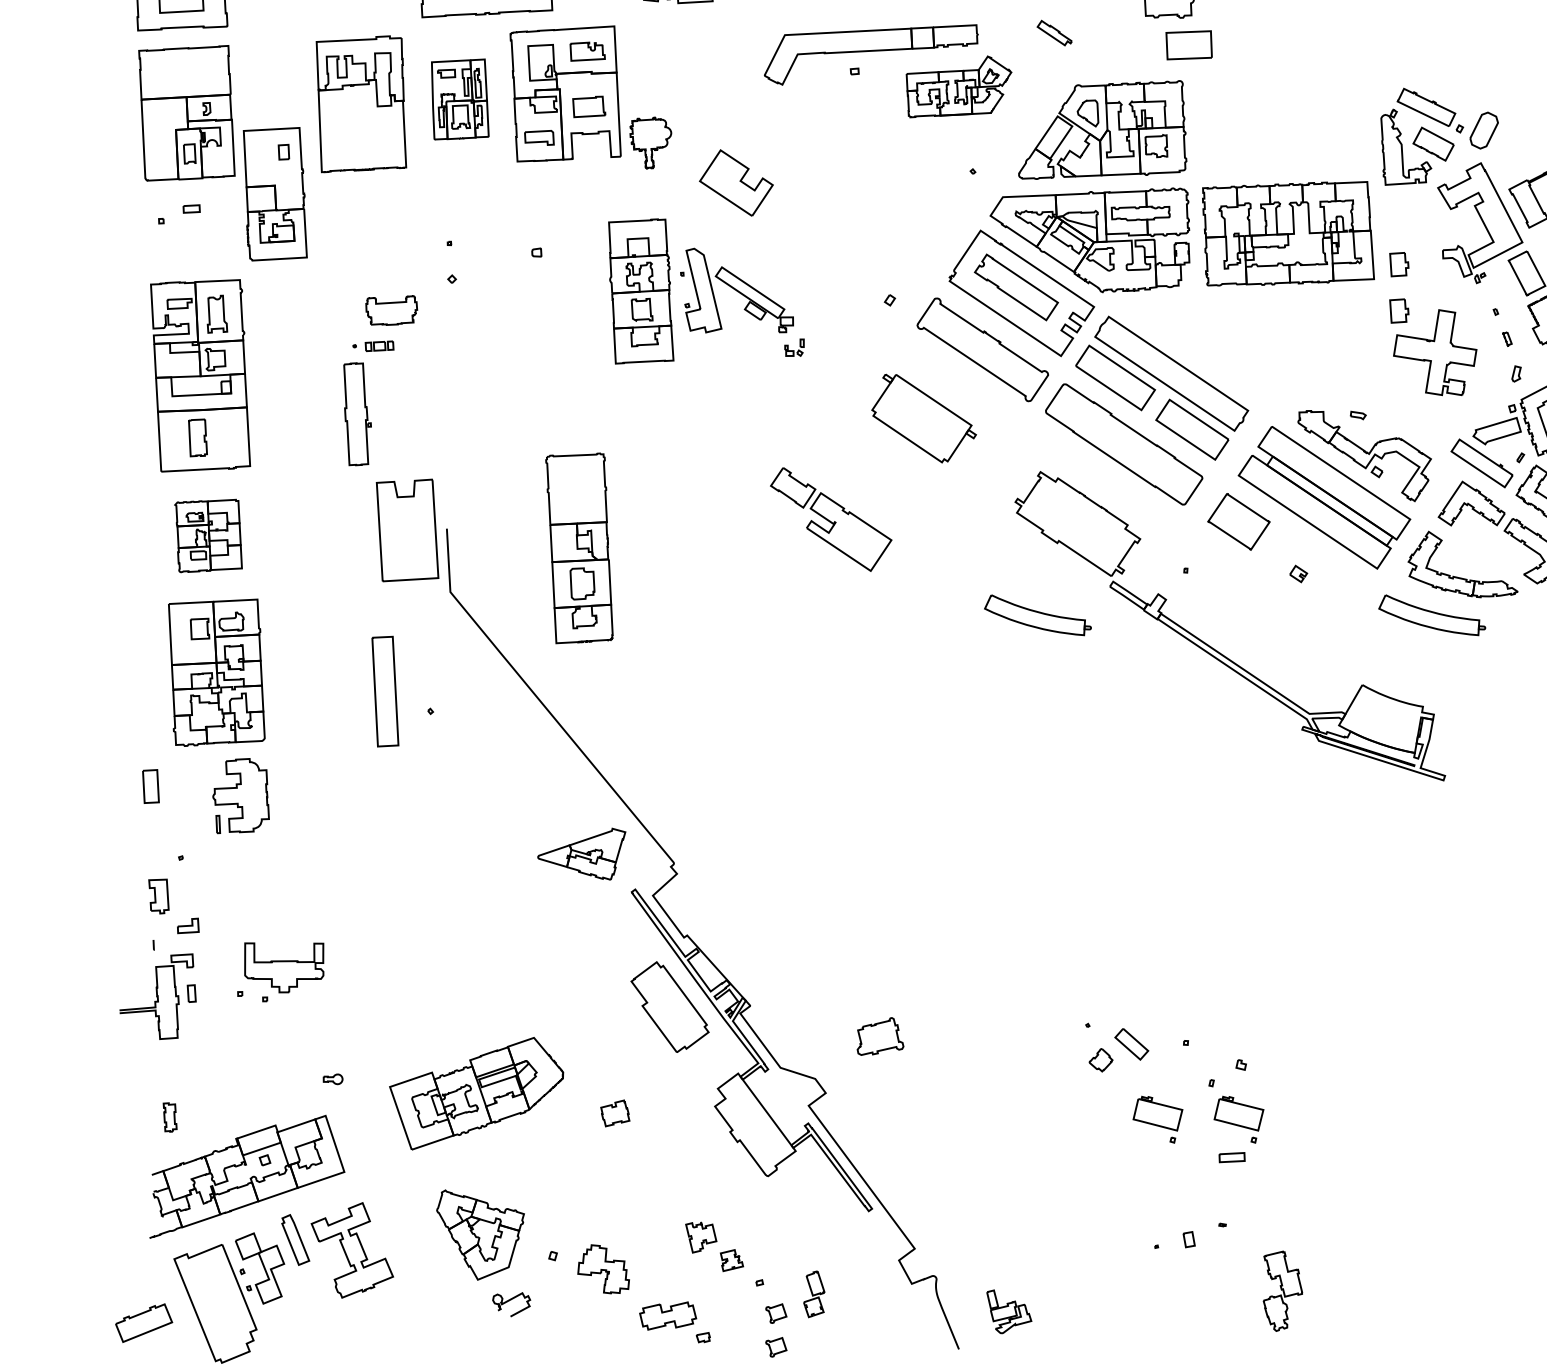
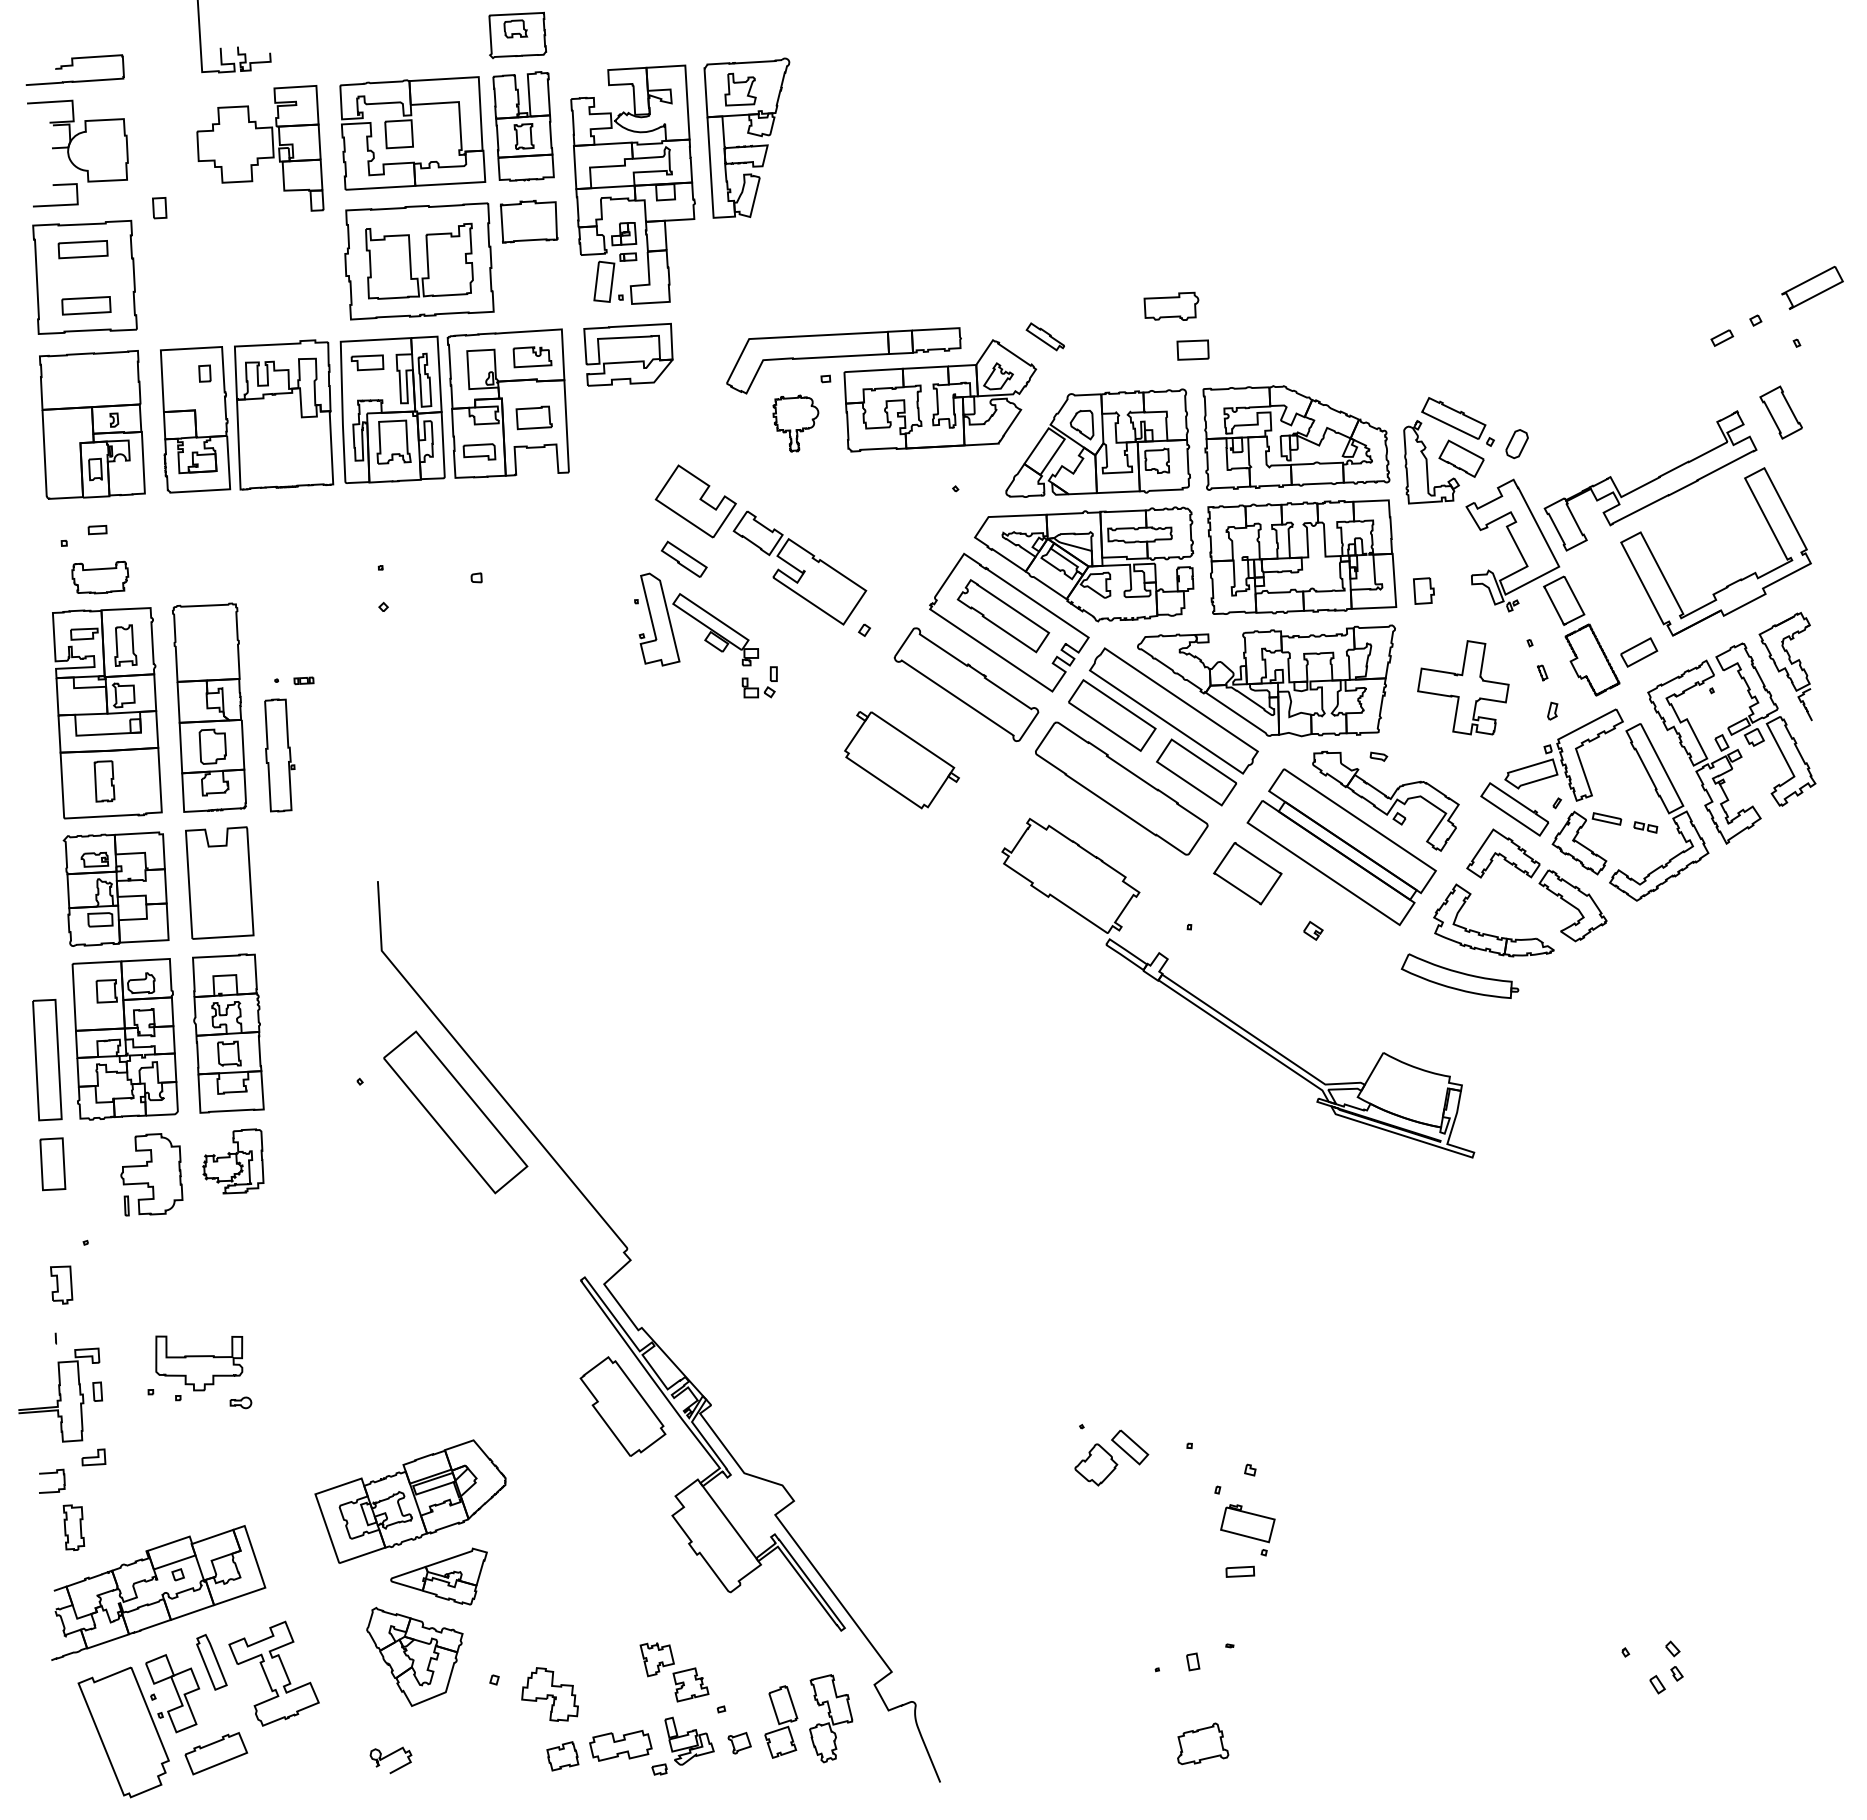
part: (1188, 44) -> (1192, 349), size x0.62
part: (675, 55) -> (628, 361), added
part: (959, 86) -> (940, 395), size x1.67
part: (460, 99) -> (392, 409), size x1.67
part: (1283, 124) -> (1296, 437), added
part: (1483, 131) -> (1516, 444), size x0.71
part: (650, 142) -> (795, 423), moved
part: (275, 193) -> (195, 419), moved
part: (726, 234) -> (684, 558), added
part: (641, 291) -> (228, 1033), moved
part: (391, 310) -> (100, 577), moved
part: (1398, 310) -> (1423, 641), removed
part: (379, 346) -> (303, 680), size x0.62
part: (1255, 346) -> (1266, 680), added
part: (794, 347) -> (759, 682), size x1.67
part: (830, 519) -> (799, 567), moved
part: (407, 529) -> (219, 882), moved
part: (207, 535) -> (115, 888), size x1.43
part: (579, 548) -> (209, 707), moved
part: (1037, 614) -> (1026, 975), removed
part: (385, 692) -> (47, 1060), moved
part: (517, 739) -> (455, 1112), added
part: (315, 783) -> (233, 1161), added
part: (150, 786) -> (52, 1164), size x1.43
part: (581, 854) -> (438, 1576), moved
part: (187, 926) -> (93, 1457), moved
part: (880, 1036) -> (1203, 1743), moved
part: (1101, 1059) -> (1096, 1464), size x1.67
curve: (150, 1068) -> (52, 1473), added
part: (332, 1078) -> (240, 1402), moved
part: (614, 1113) -> (562, 1756), moved
part: (169, 1117) -> (73, 1527), size x1.43
part: (1157, 1119) -> (1158, 1530), removed
part: (731, 1260) -> (690, 1684), size x1.43
part: (1283, 1291) -> (831, 1718), moved
part: (814, 1293) -> (781, 1721), size x1.43
curve: (510, 1301) -> (389, 1756), moved
part: (1009, 1311) -> (689, 1740), moved
part: (144, 1322) -> (216, 1753), moved
part: (776, 1347) -> (739, 1780), removed

